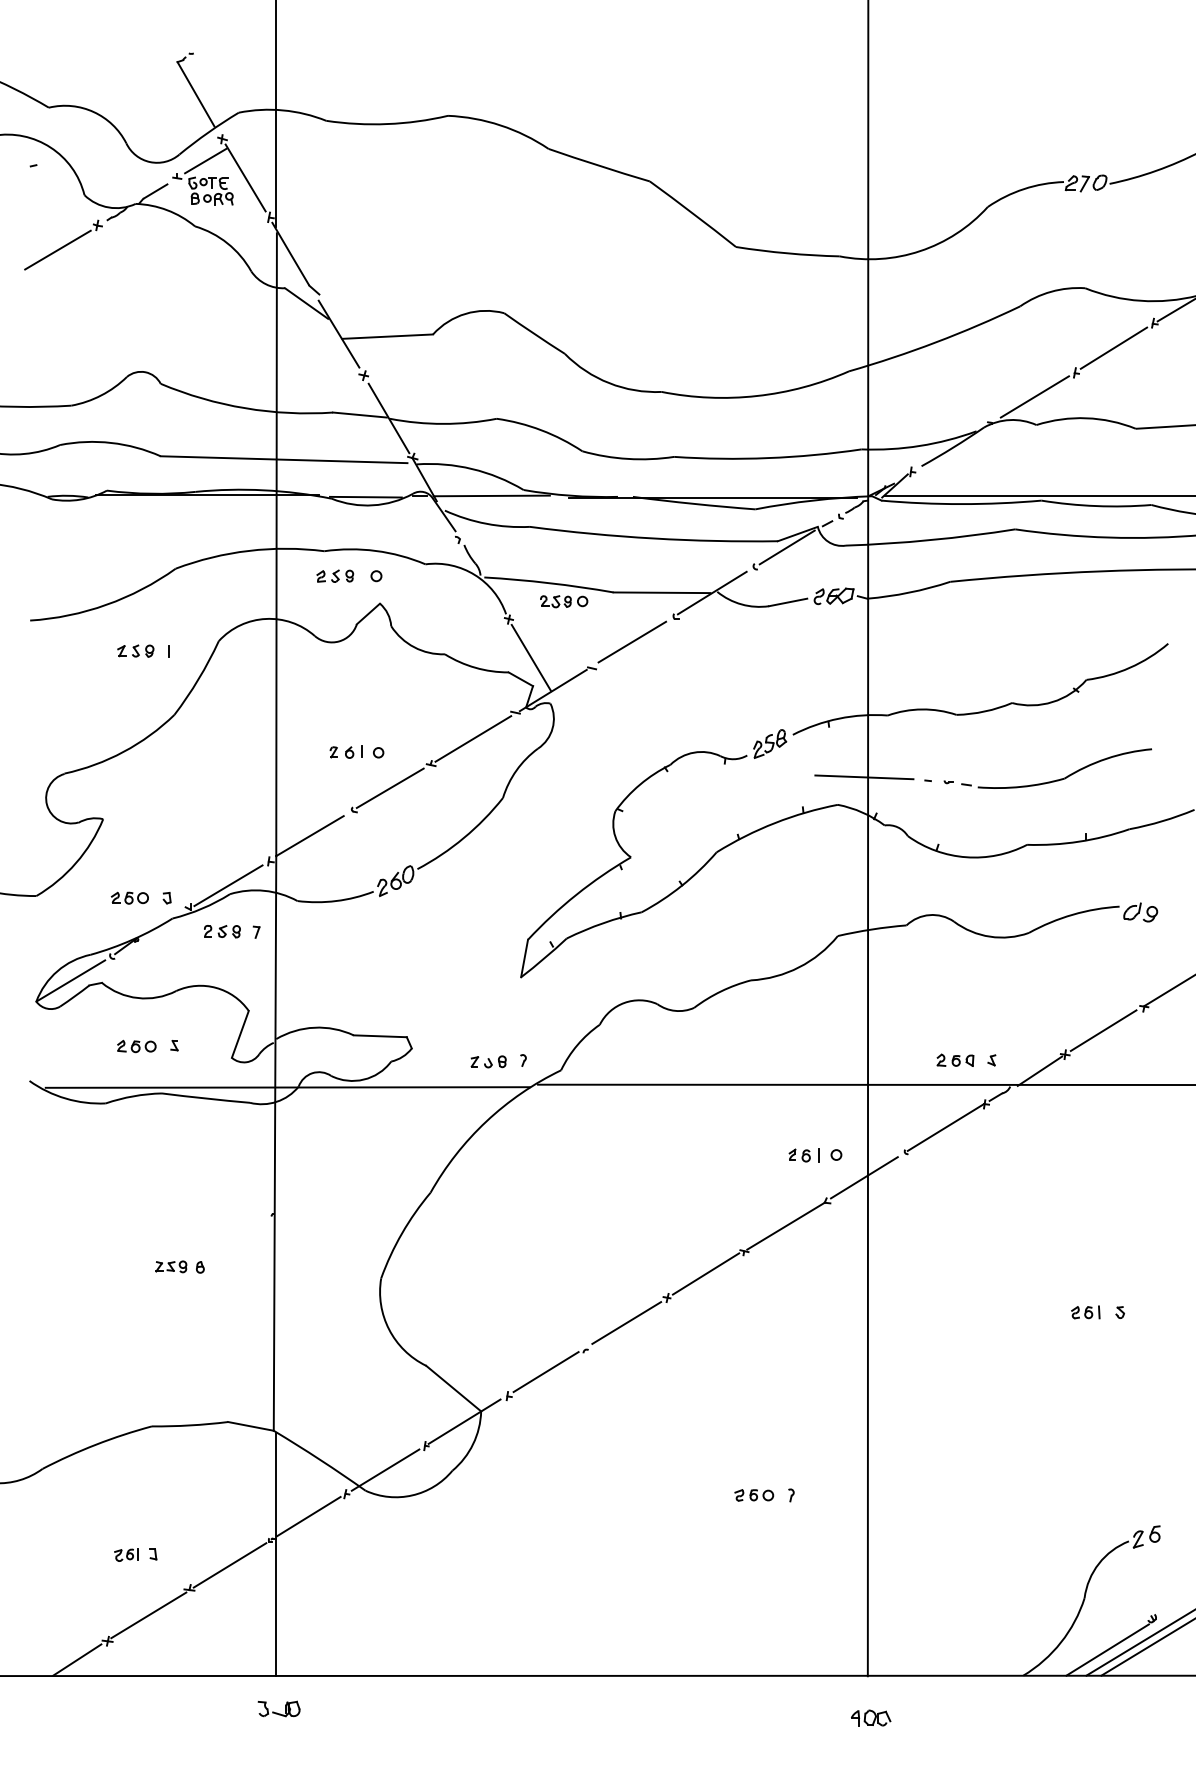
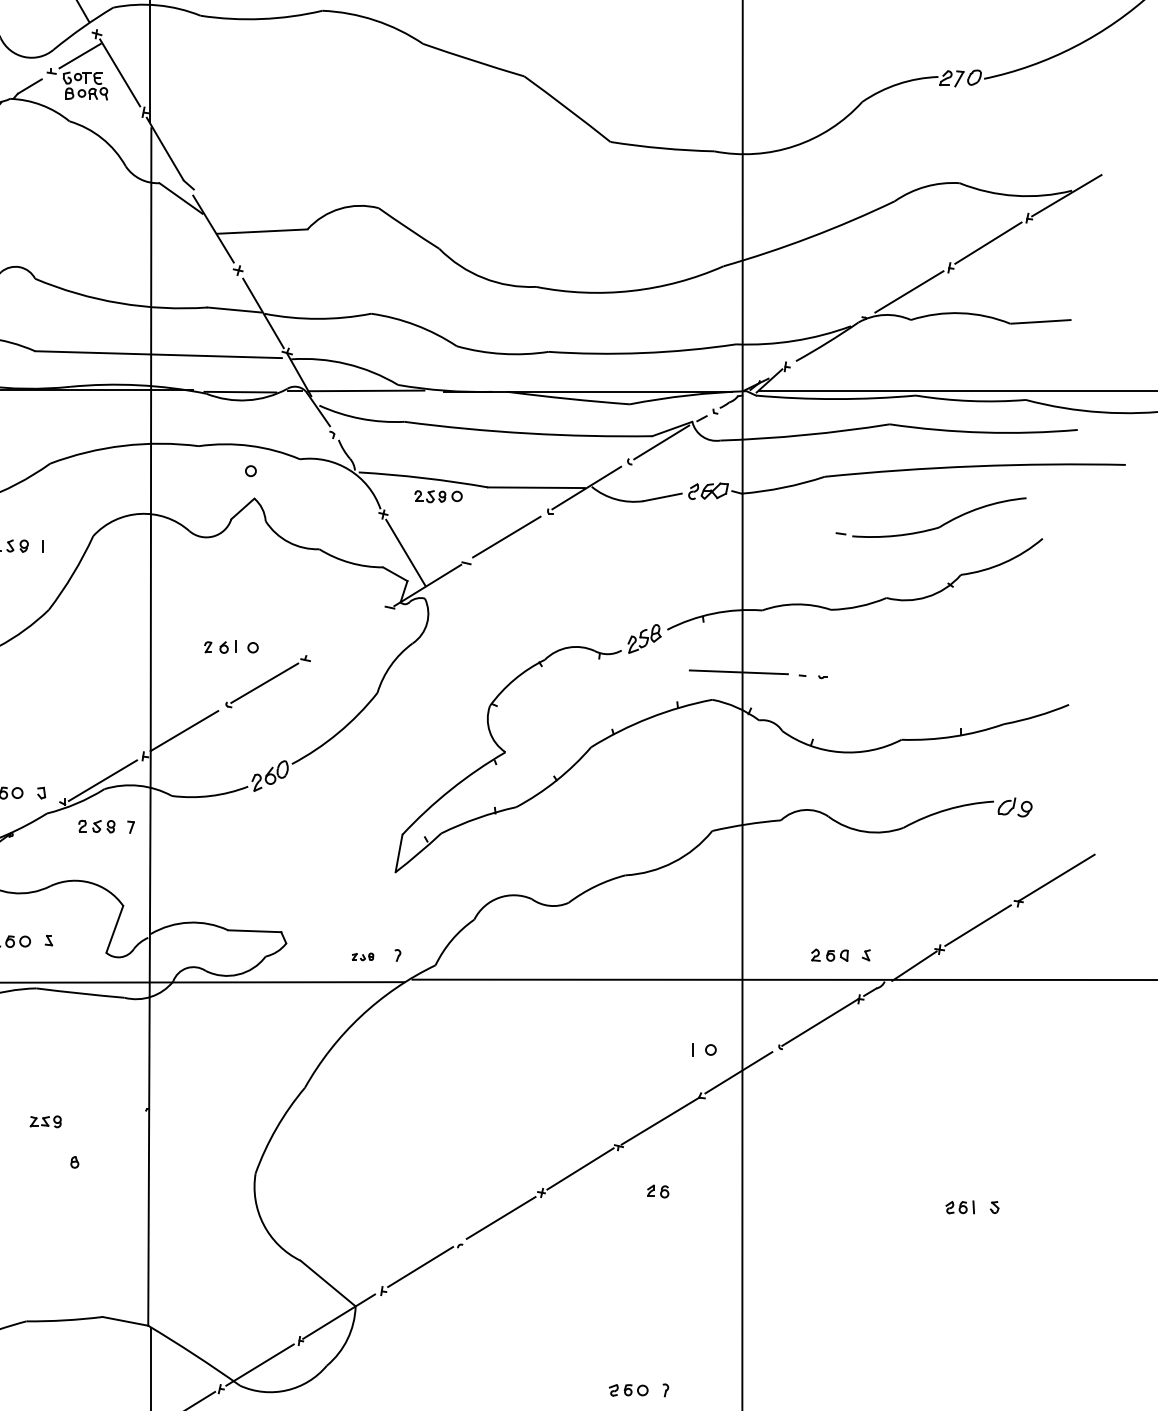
part: (335, 575) -> (209, 470), removed
line: (473, 738) -> (347, 633), removed
part: (1060, 778) -> (934, 527), moved
part: (488, 1061) -> (362, 956), size x0.6
part: (799, 1155) -> (657, 1191), moved
part: (171, 1266) -> (45, 1121), moved

